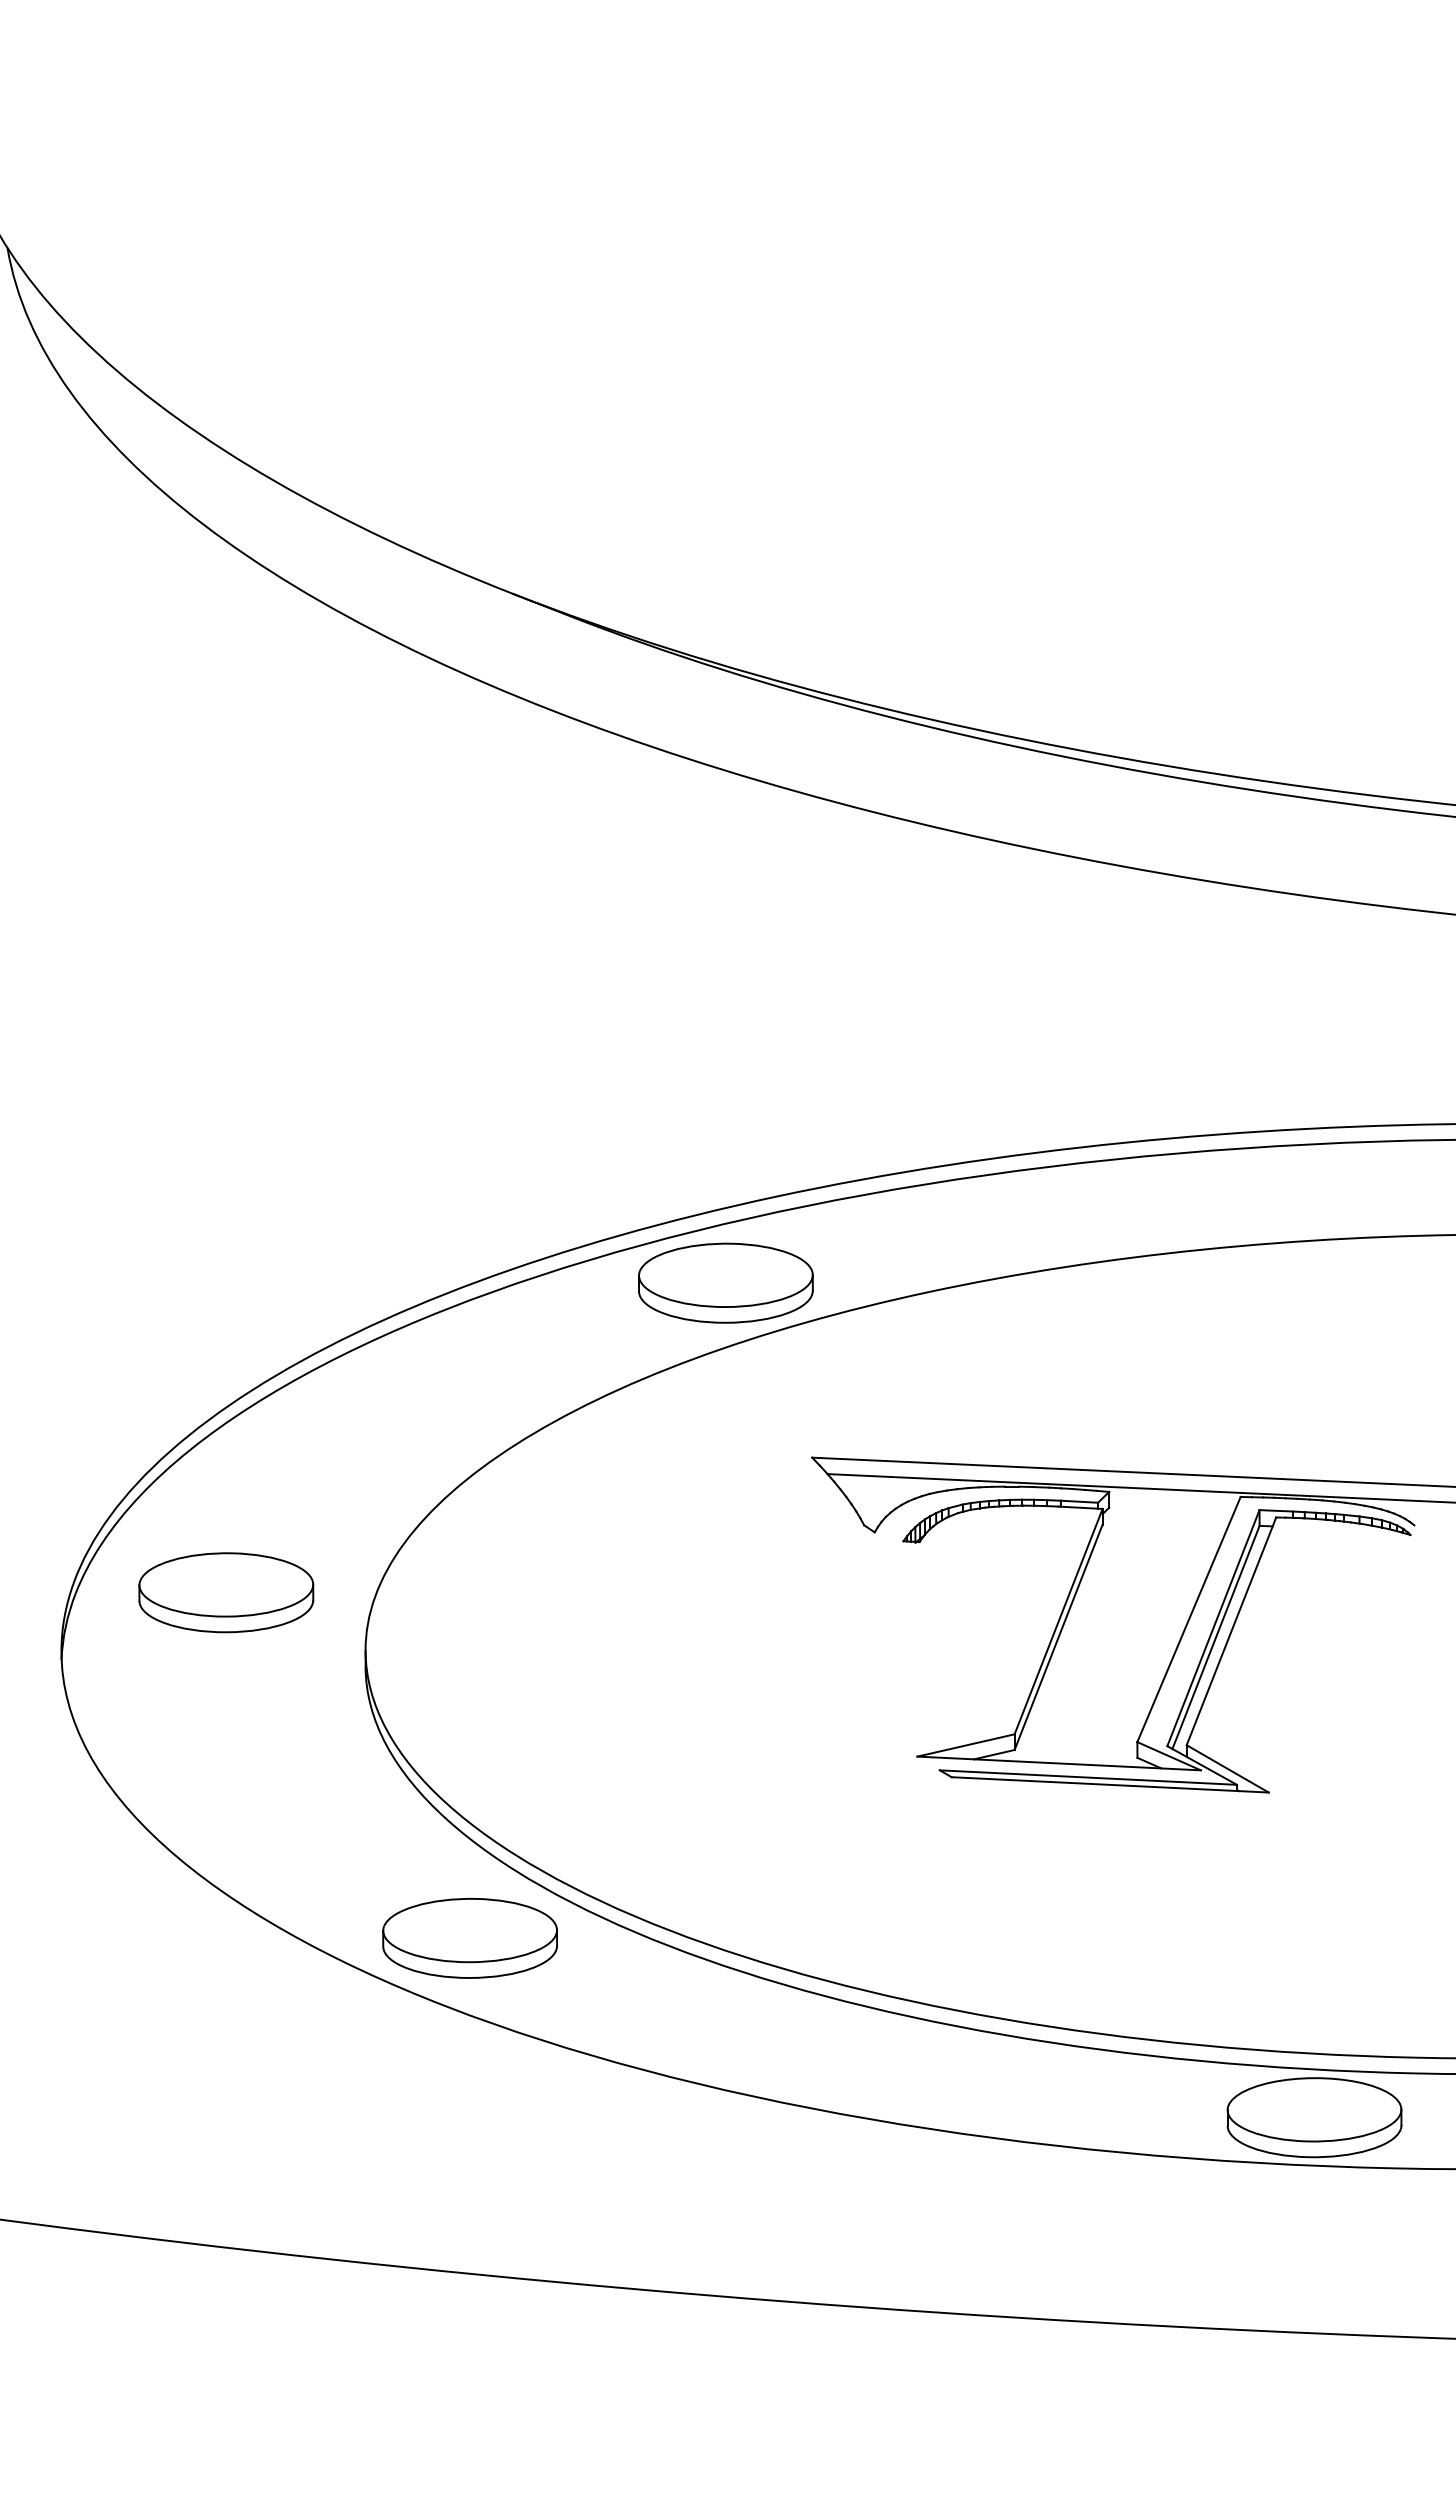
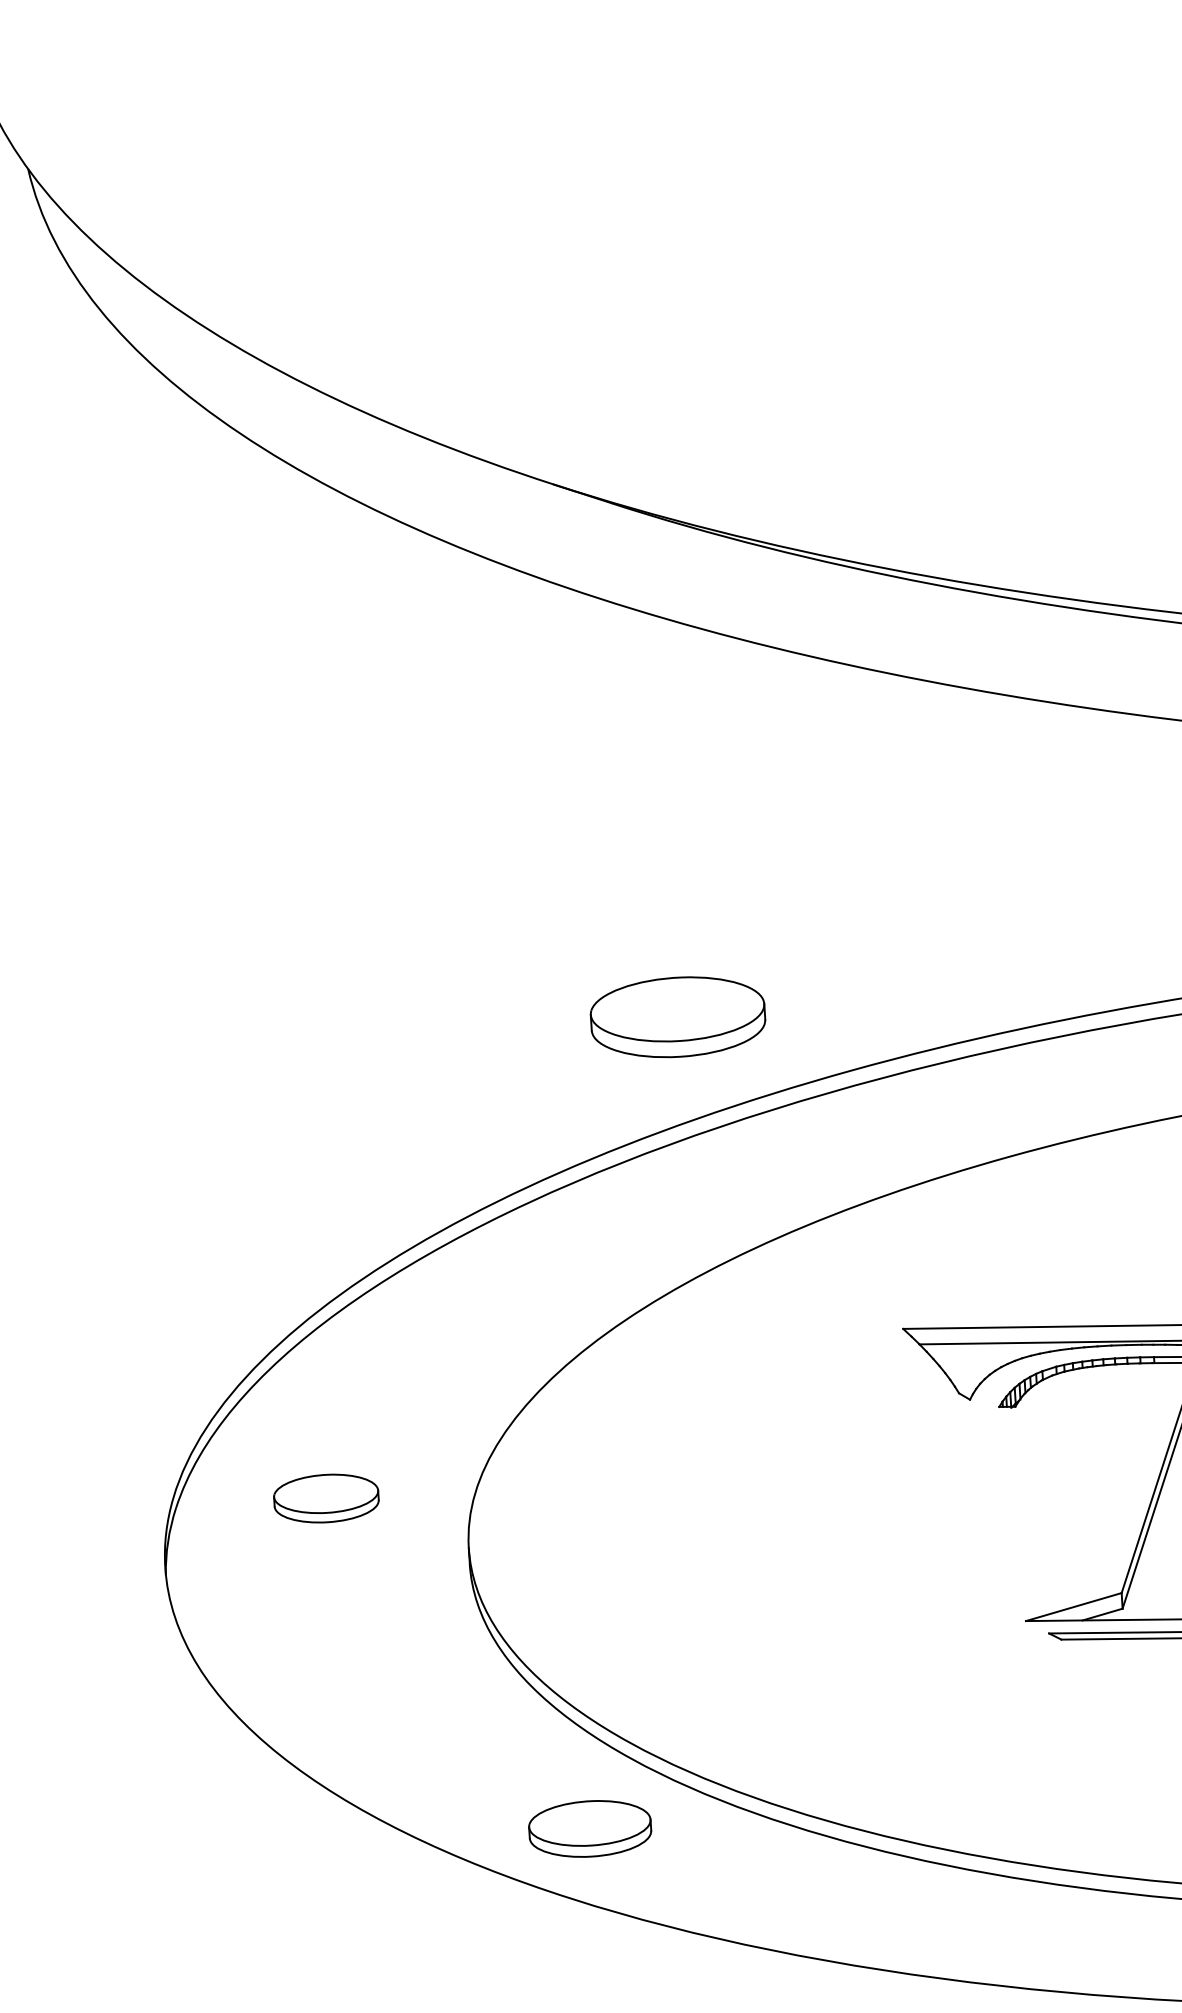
part: (725, 1282) -> (677, 1016), moved
part: (226, 1592) -> (326, 1498), size x0.6
part: (469, 1937) -> (589, 1828), size x0.7

